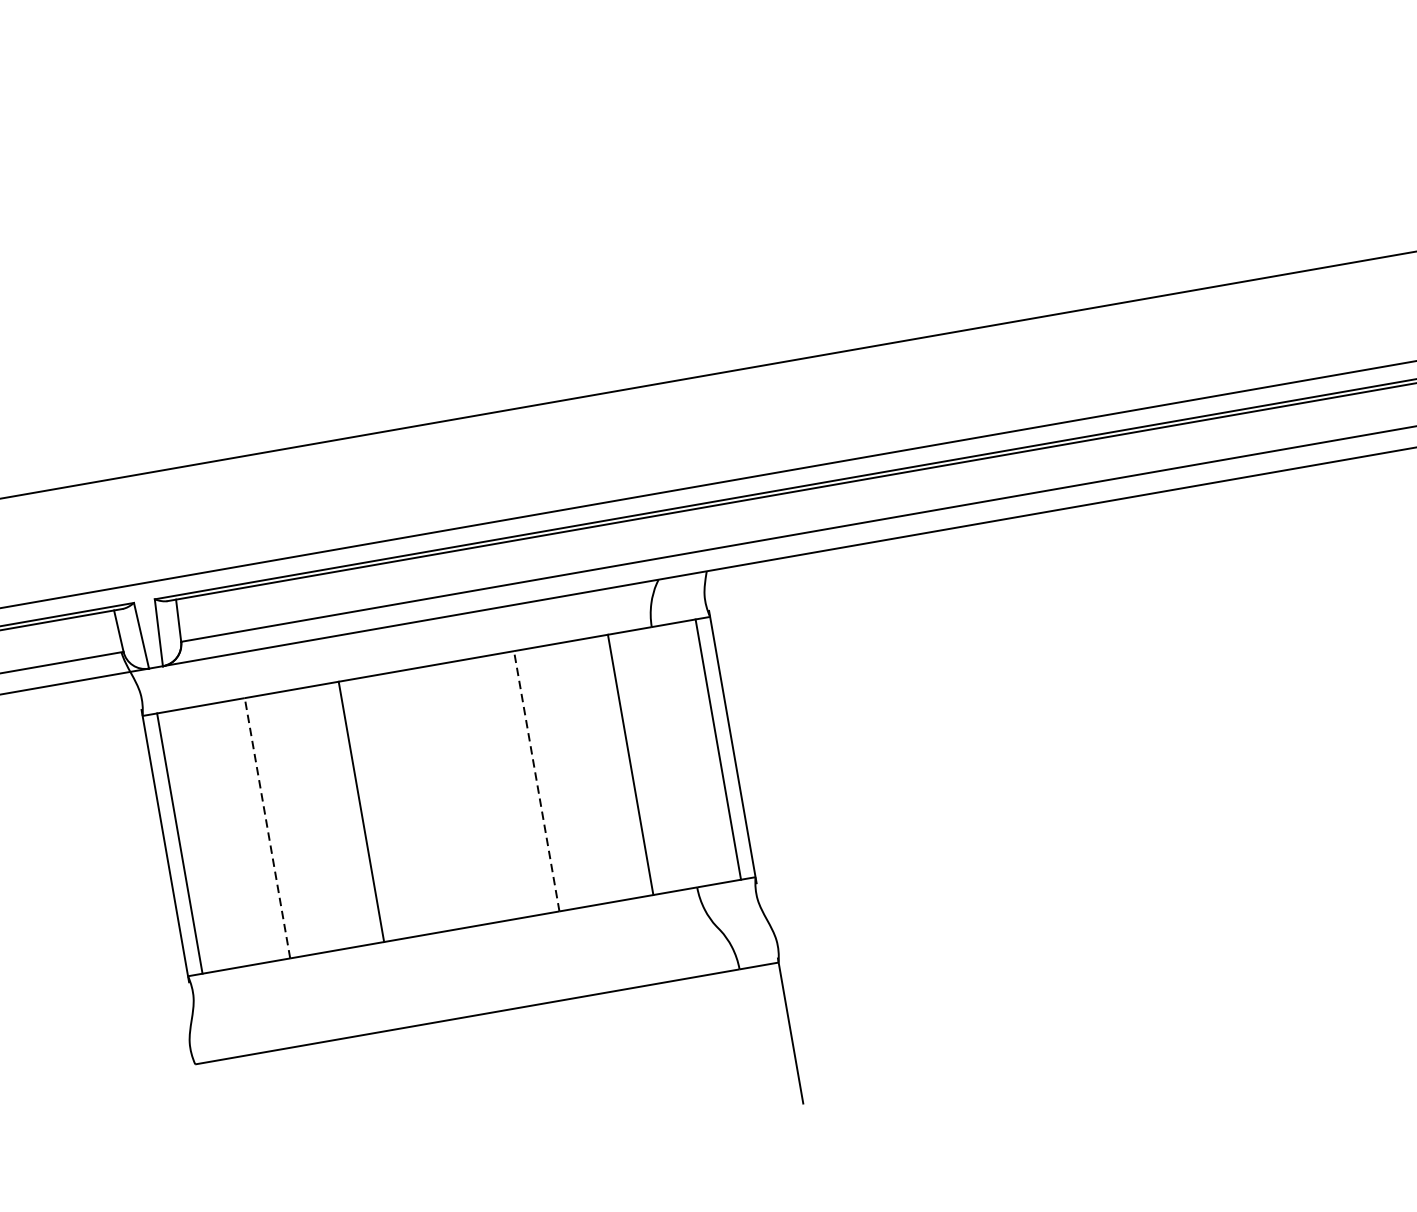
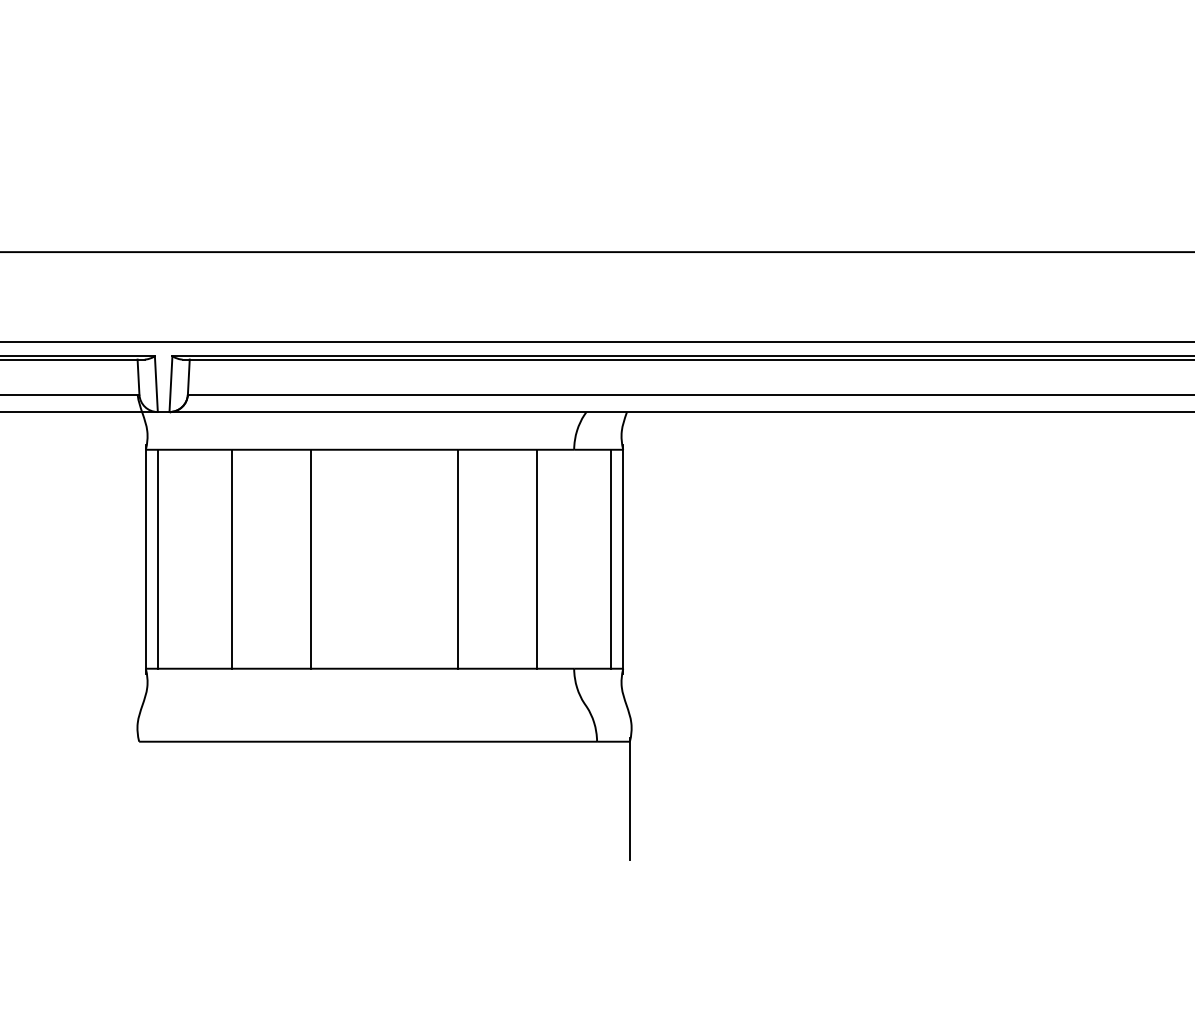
line: (536, 780) -> (458, 558), dashed -> solid
line: (266, 827) -> (231, 558), dashed -> solid

